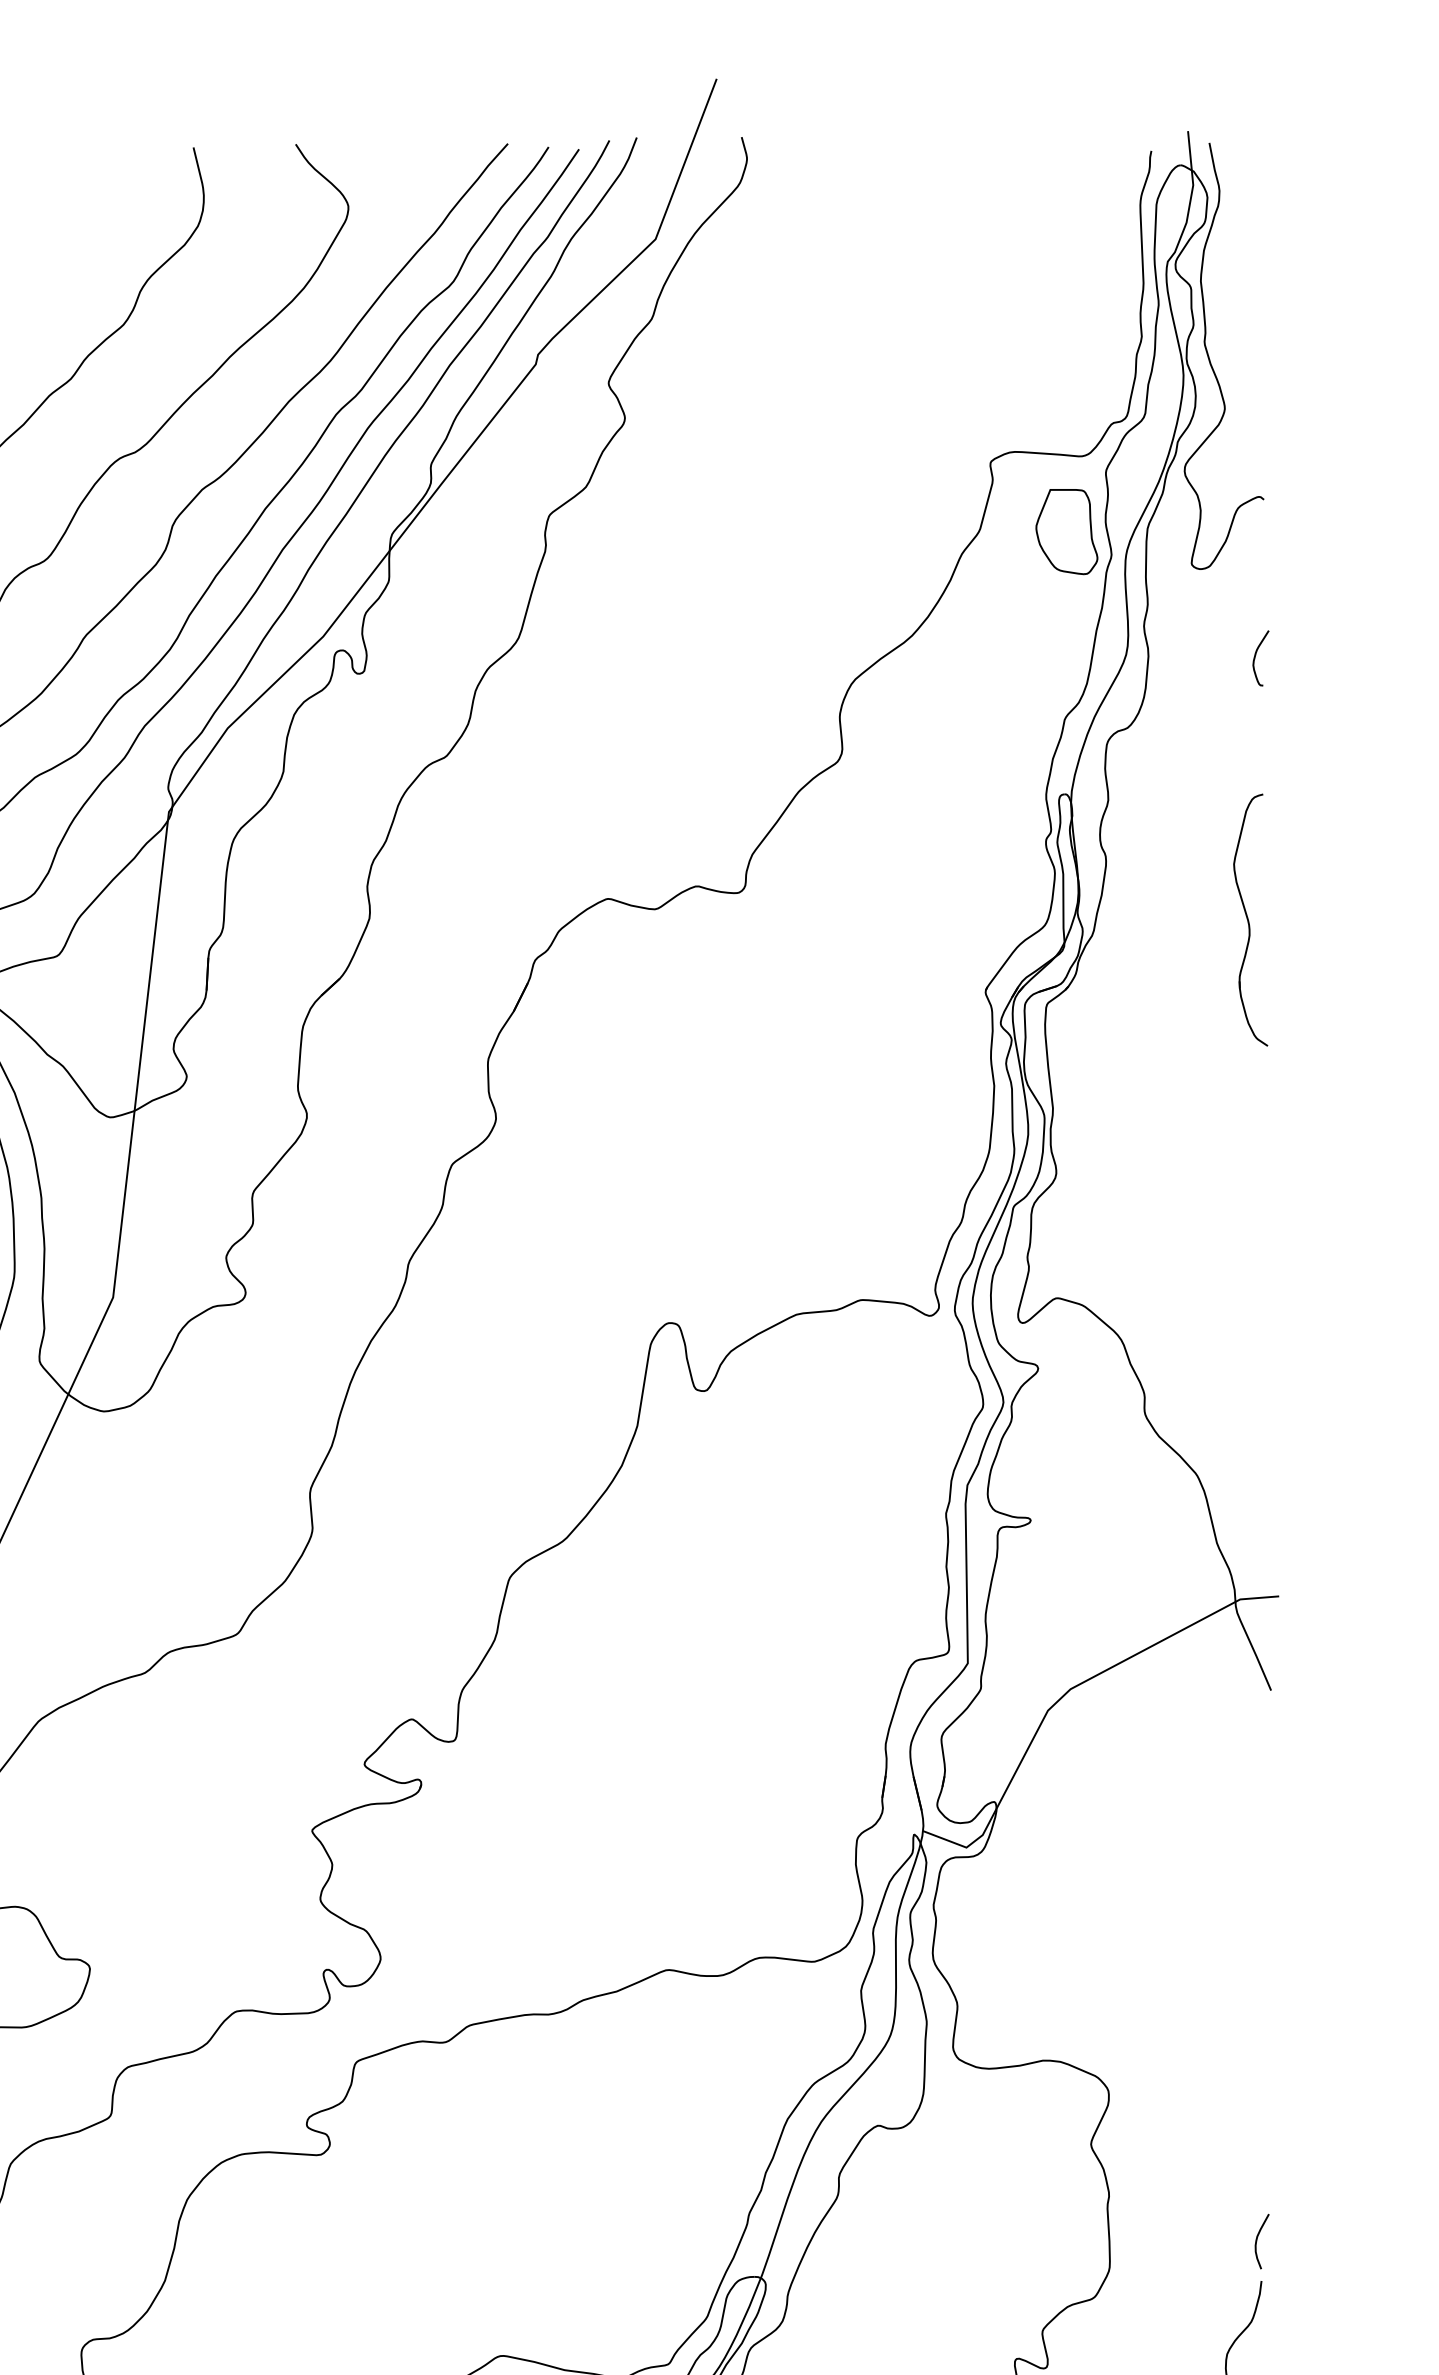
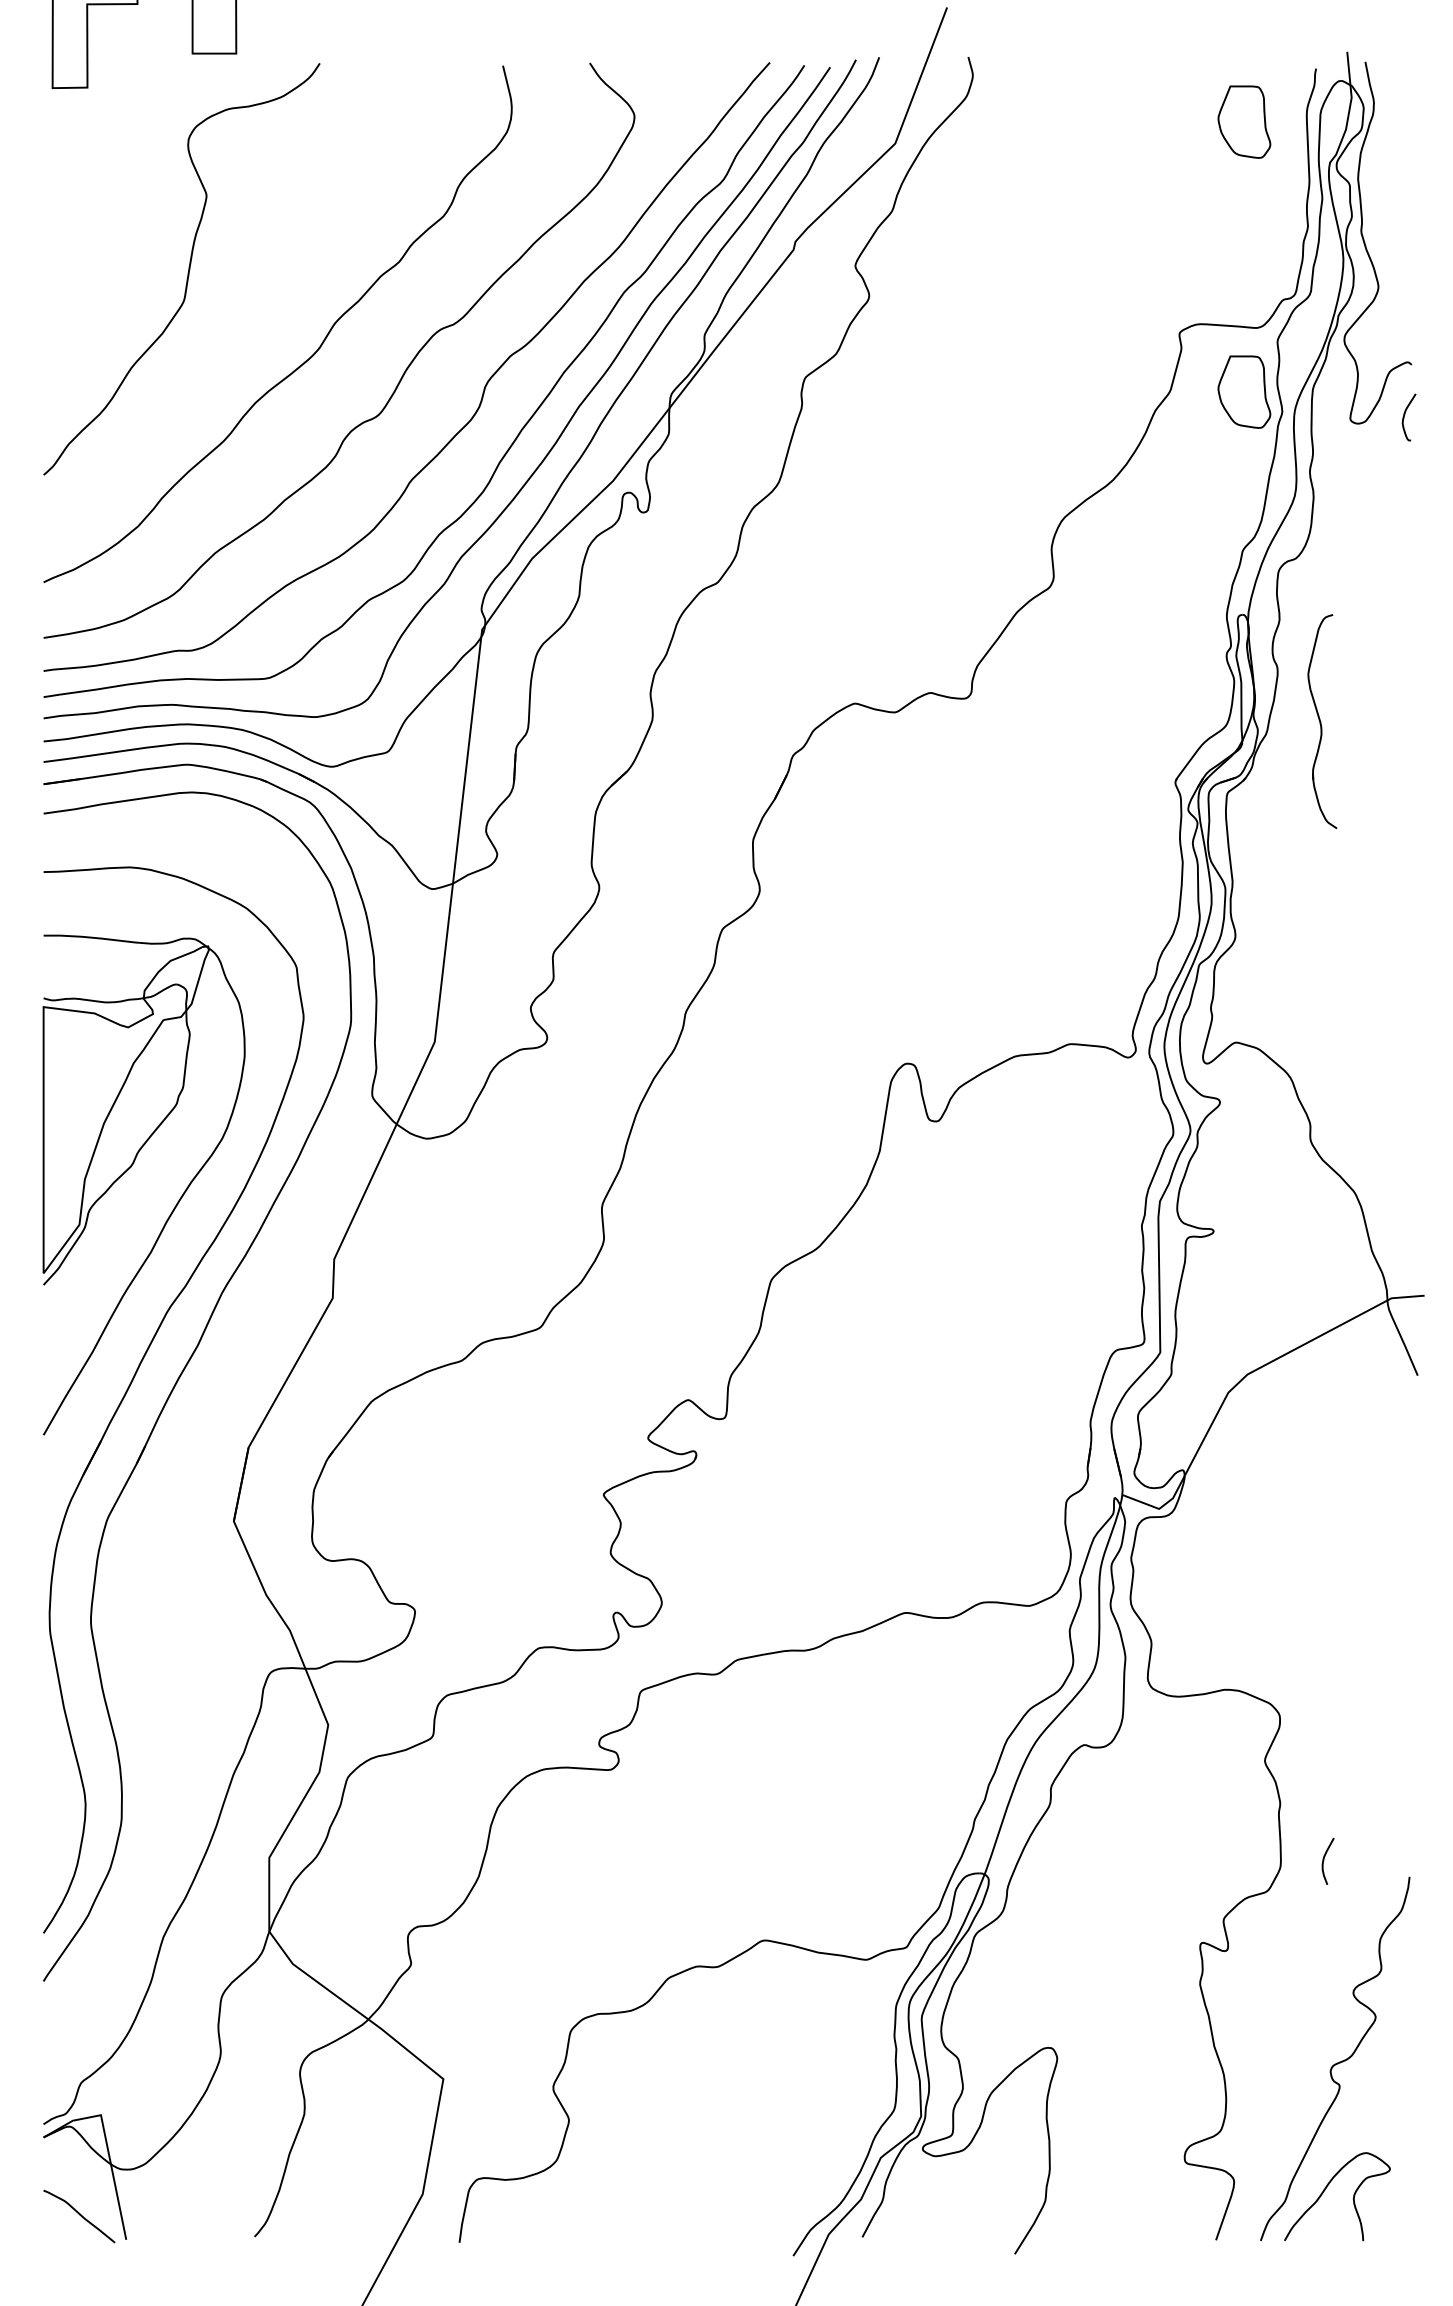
part: (1067, 213) -> (1244, 121), added
curve: (1256, 656) -> (1405, 415), moved
part: (1250, 919) -> (1322, 721), moved
curve: (1257, 2240) -> (1324, 1860), moved

